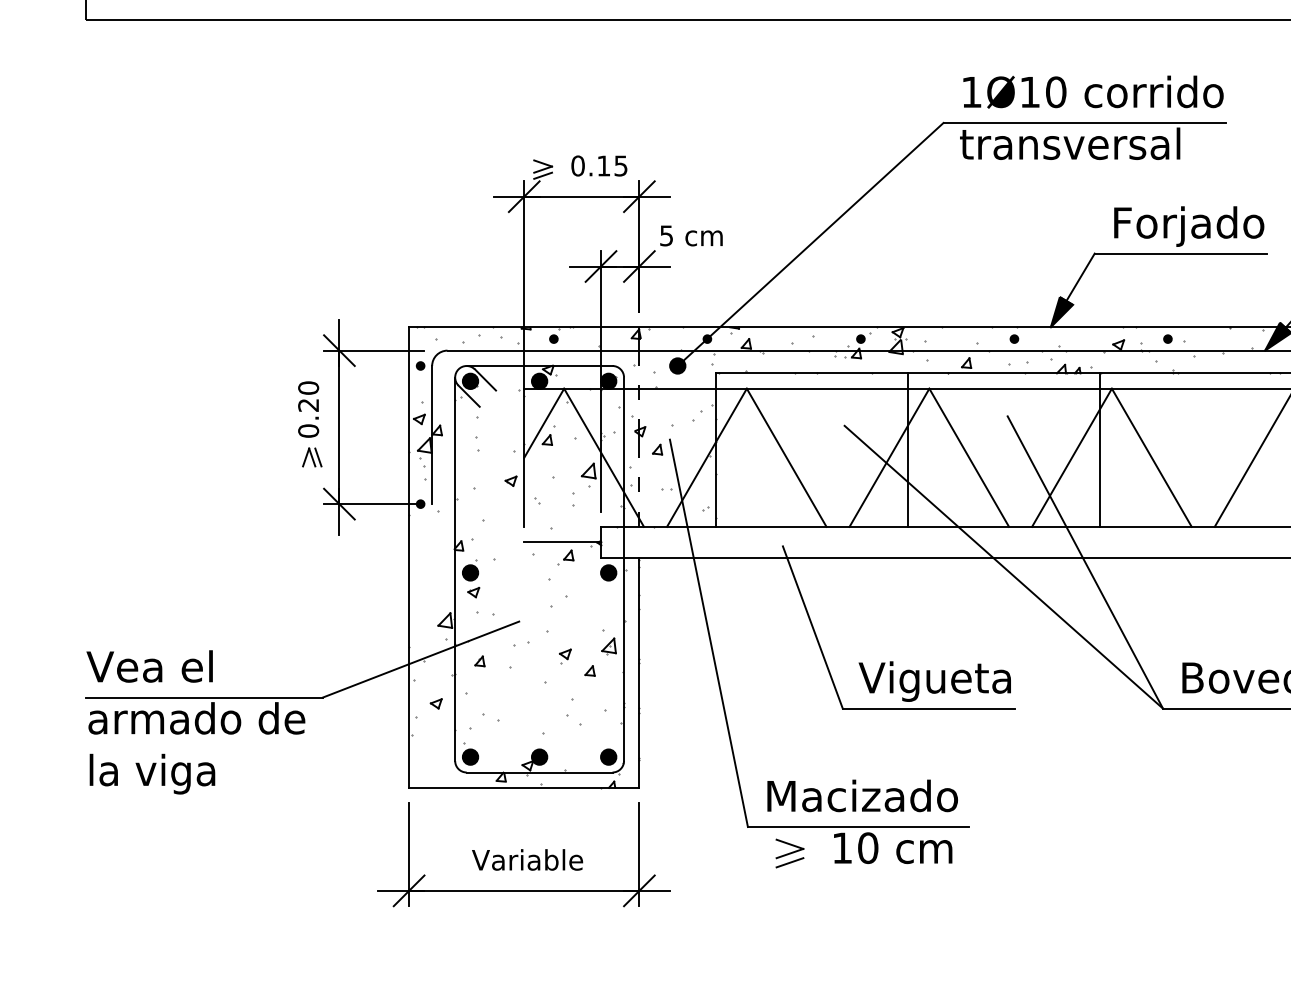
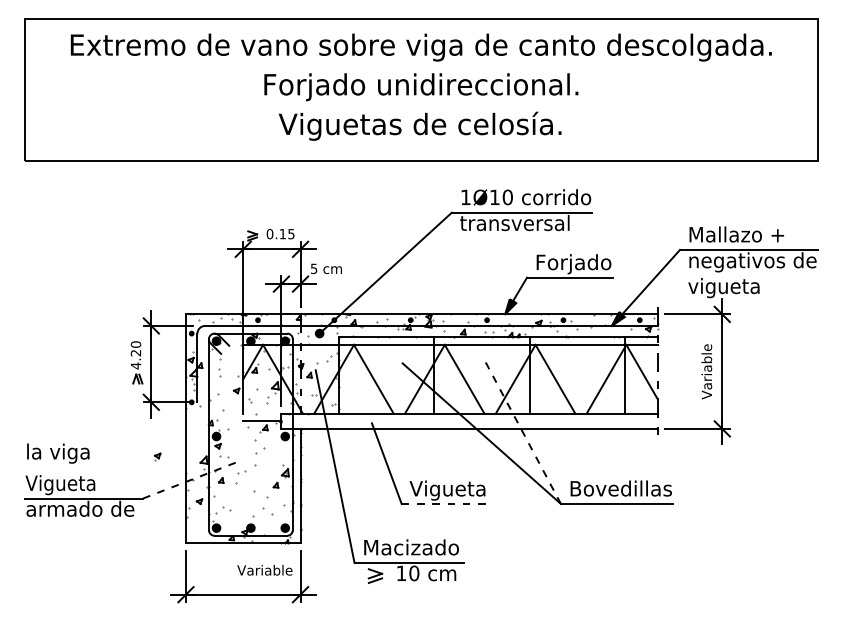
text: (307, 430) -> (135, 365), 0.20 -> 4.20
line: (1085, 560) -> (522, 430), solid -> dashed
part: (564, 655) -> (157, 456), moved
line: (422, 659) -> (192, 479), solid -> dashed
text: (156, 671) -> (60, 485), Vea el -> Vigueta
line: (928, 709) -> (444, 504), solid -> dashed
part: (574, 711) -> (268, 505), size x1.4
text: (152, 773) -> (58, 453), moved
text: (526, 860) -> (264, 570), moved

